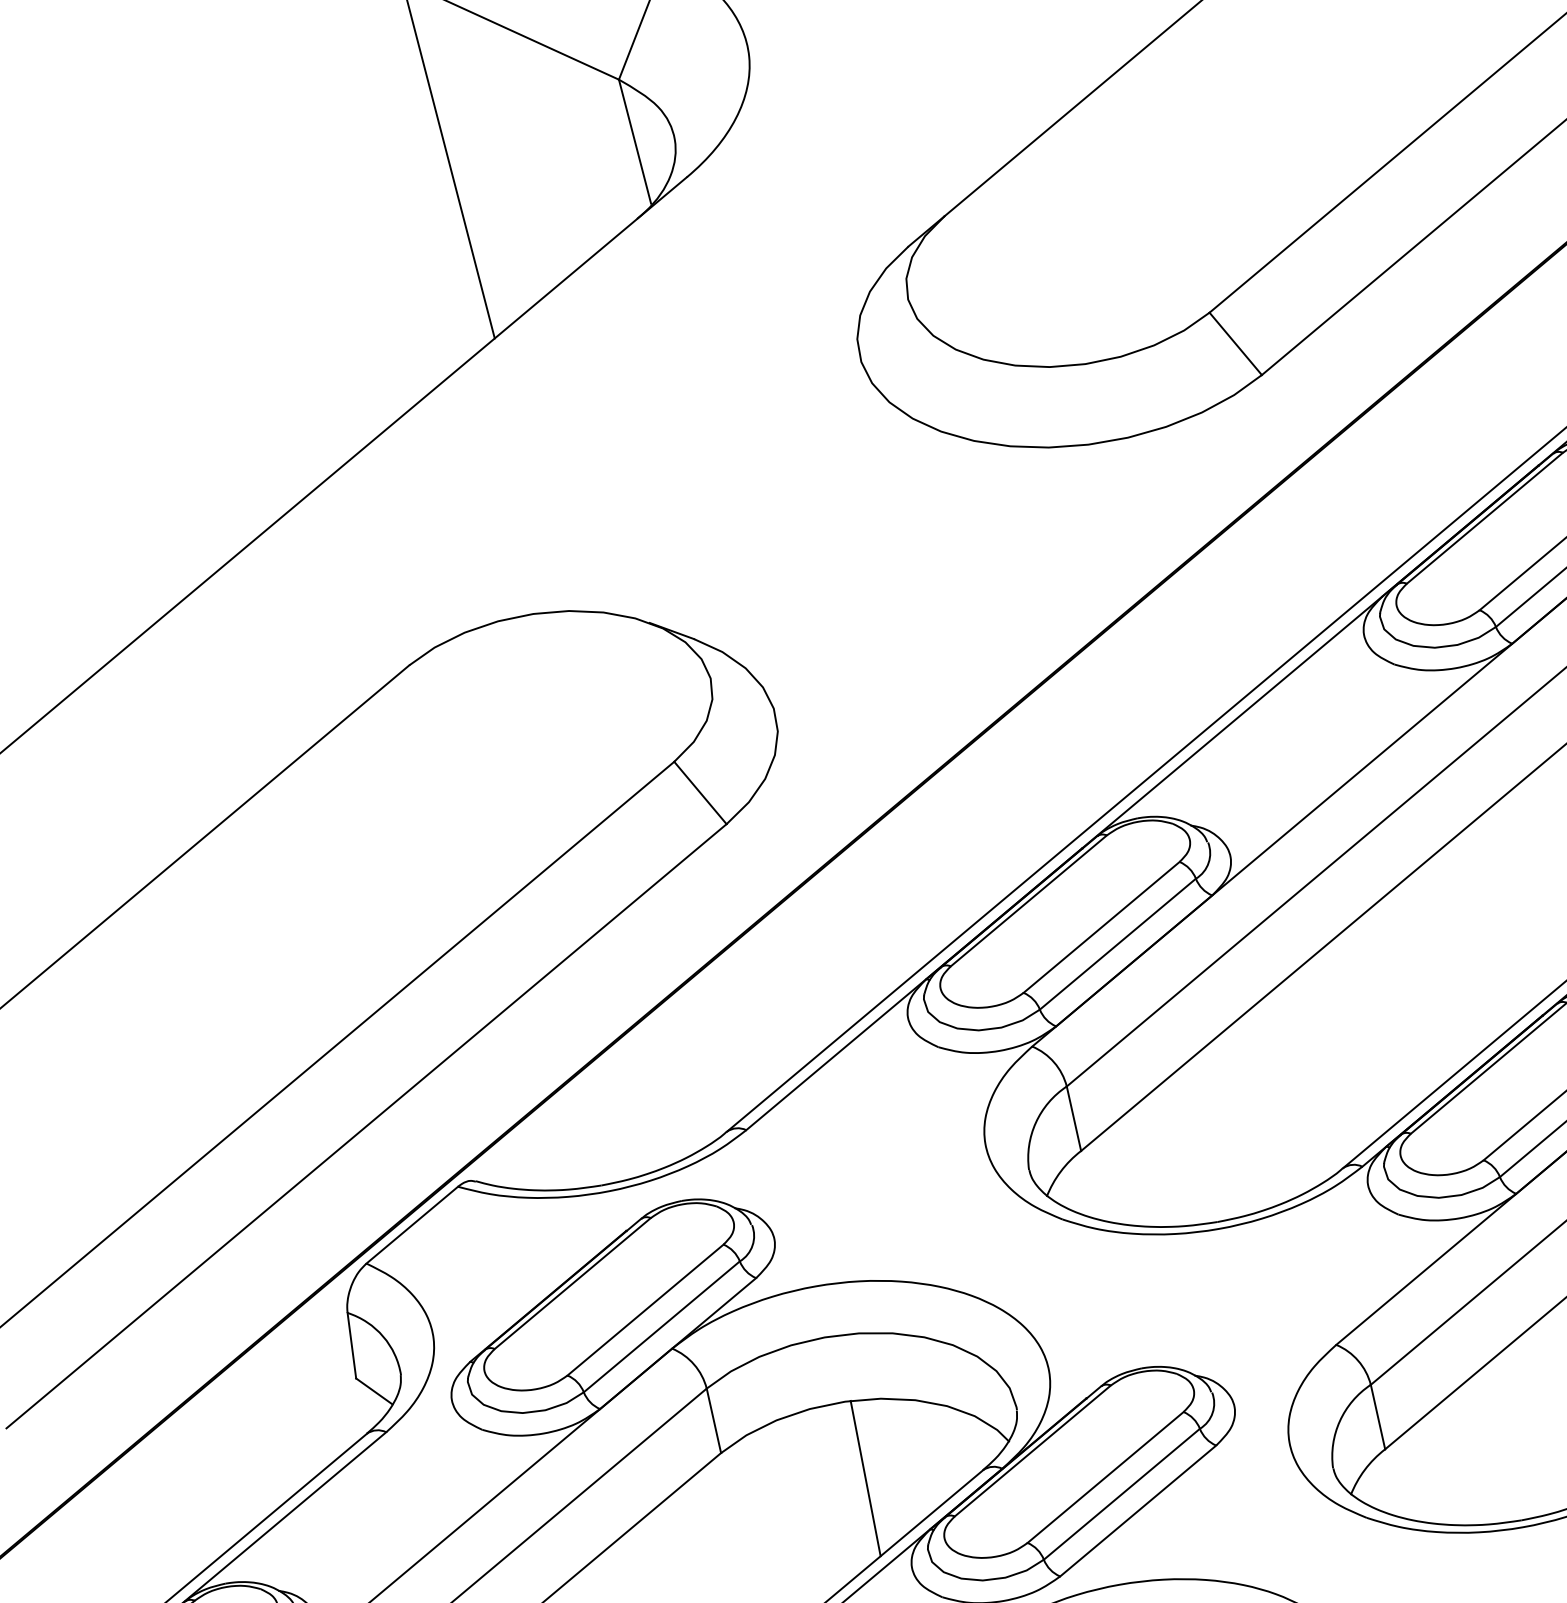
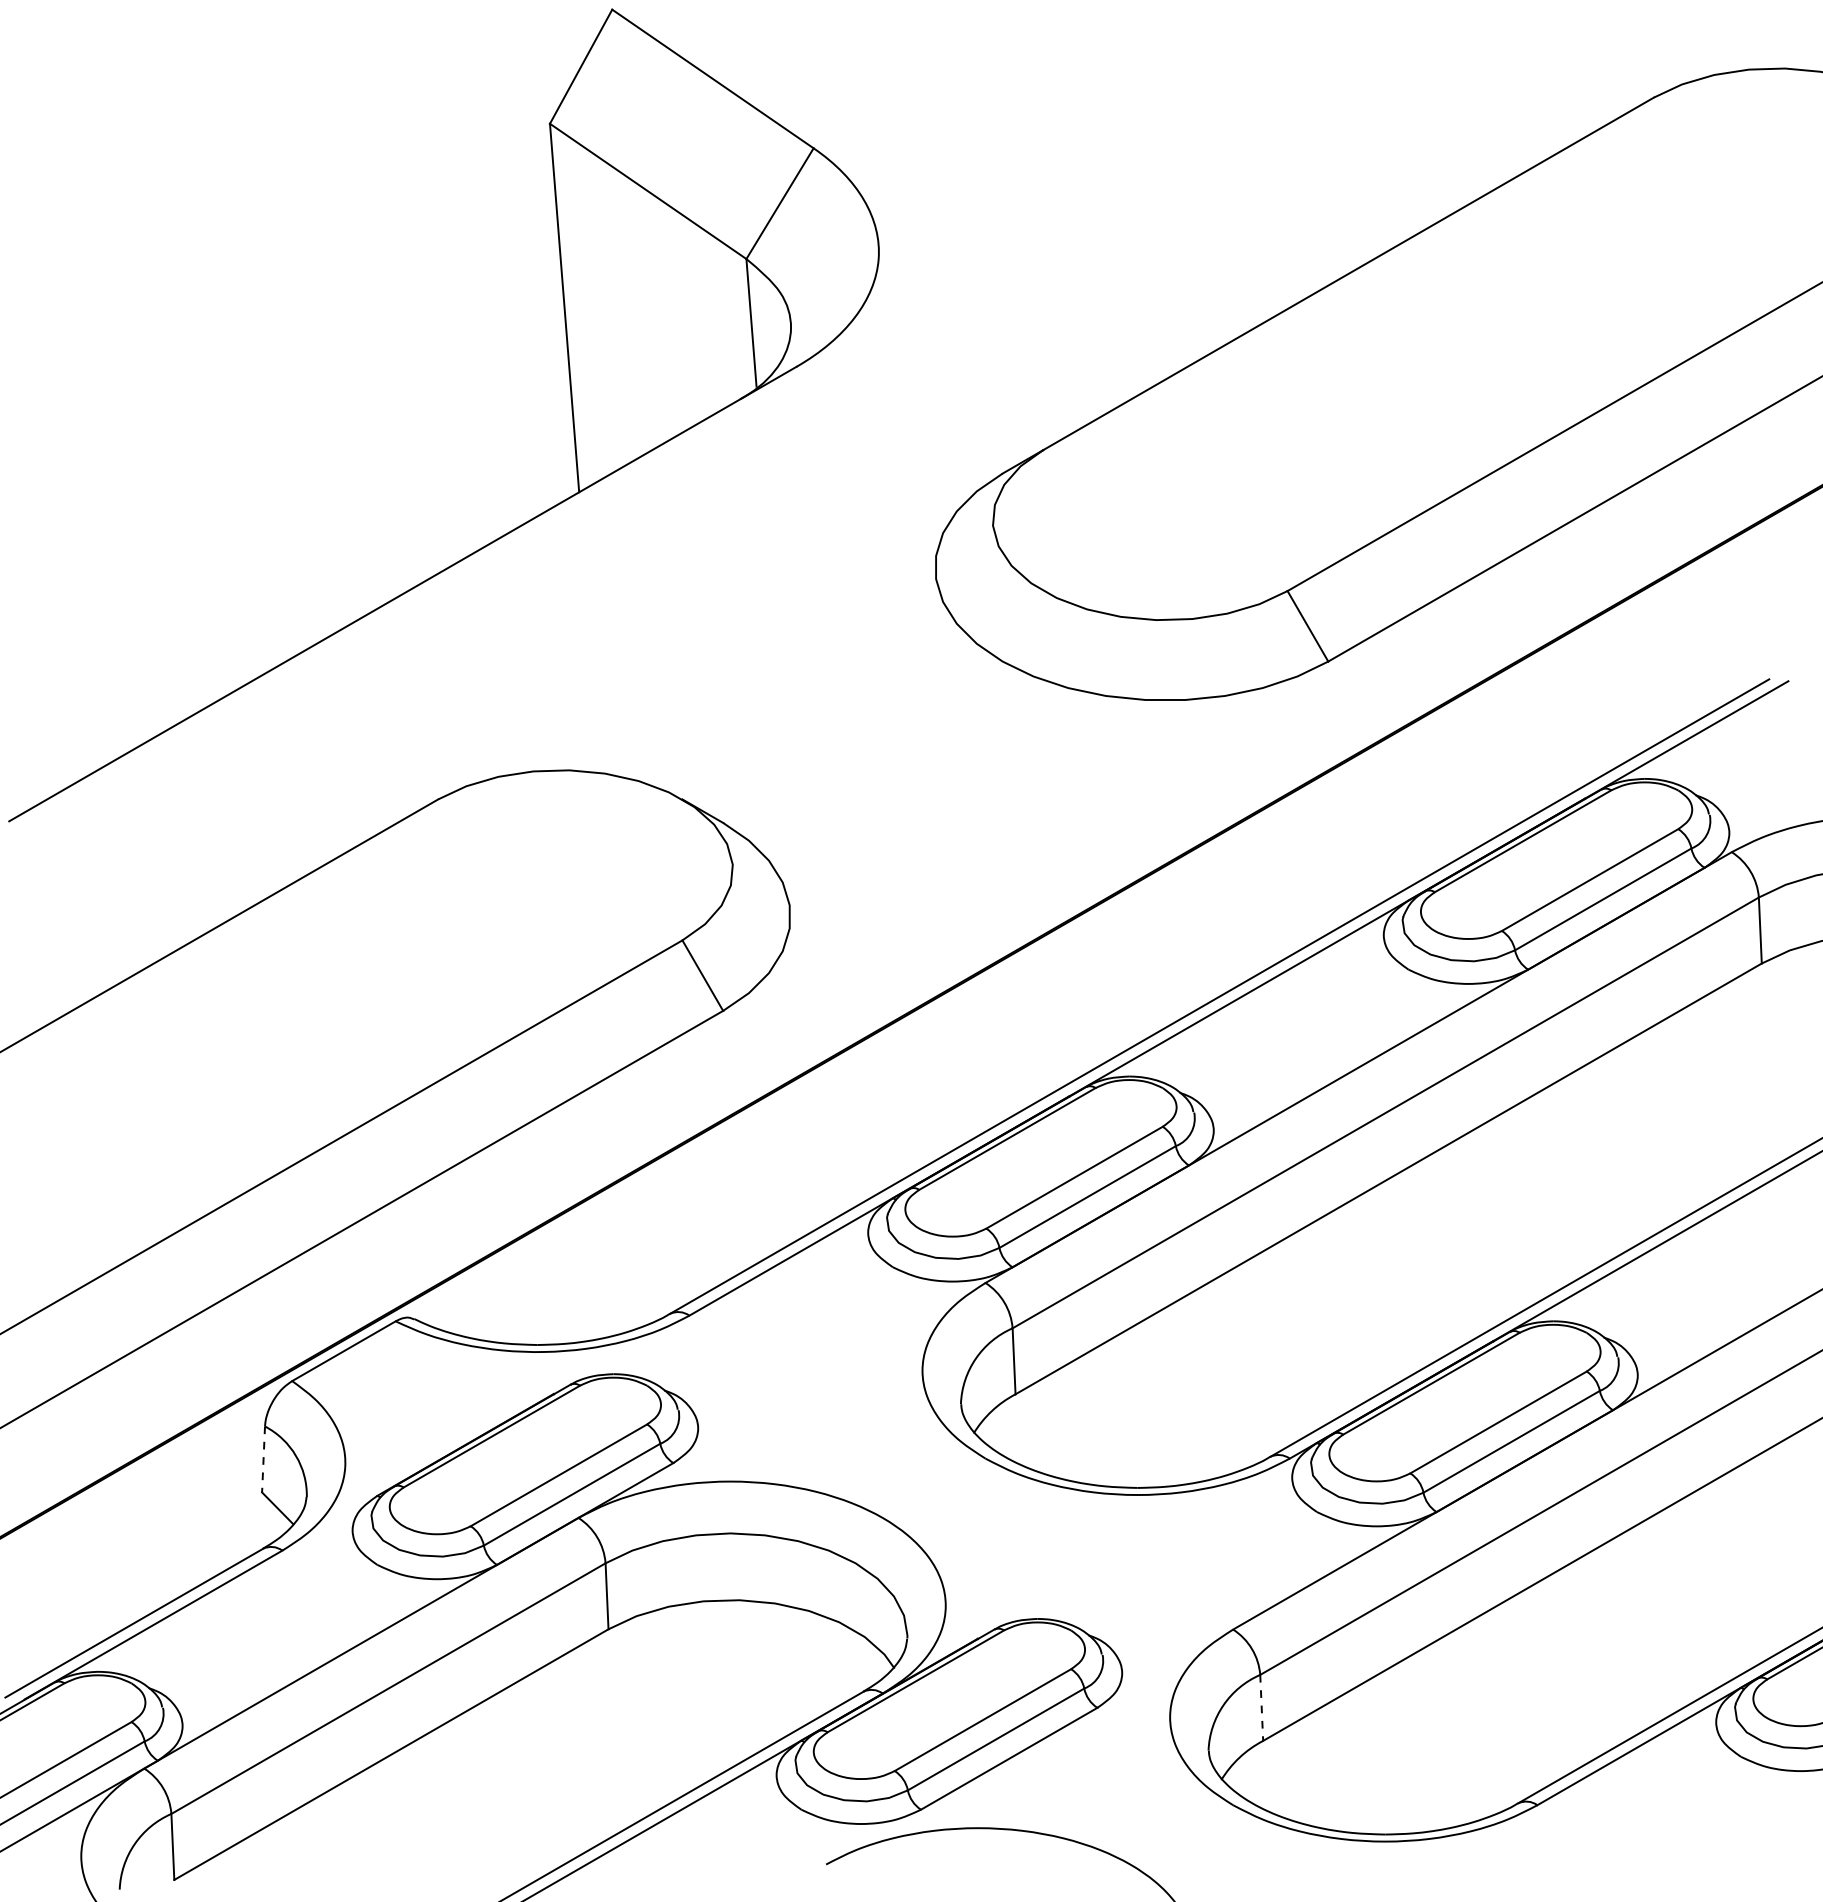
line: (351, 1345) -> (263, 1459), solid -> dashed
line: (1377, 1417) -> (1261, 1708), solid -> dashed
line: (865, 1478) -> (746, 1679), removed

